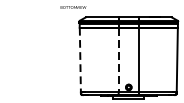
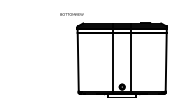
line: (80, 60) -> (78, 62), dashed -> solid
line: (119, 60) -> (113, 62), dashed -> solid

